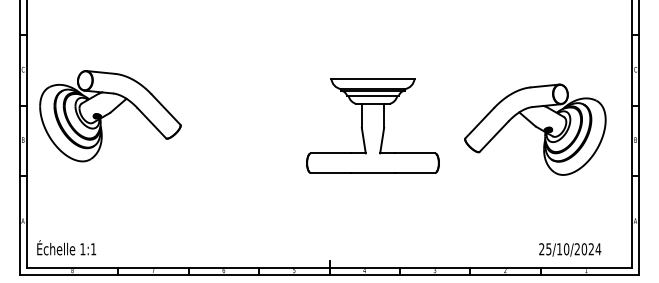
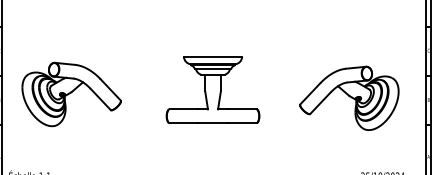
part: (110, 116) -> (71, 94), moved
part: (372, 125) -> (212, 89), moved
part: (535, 129) -> (349, 98), moved

